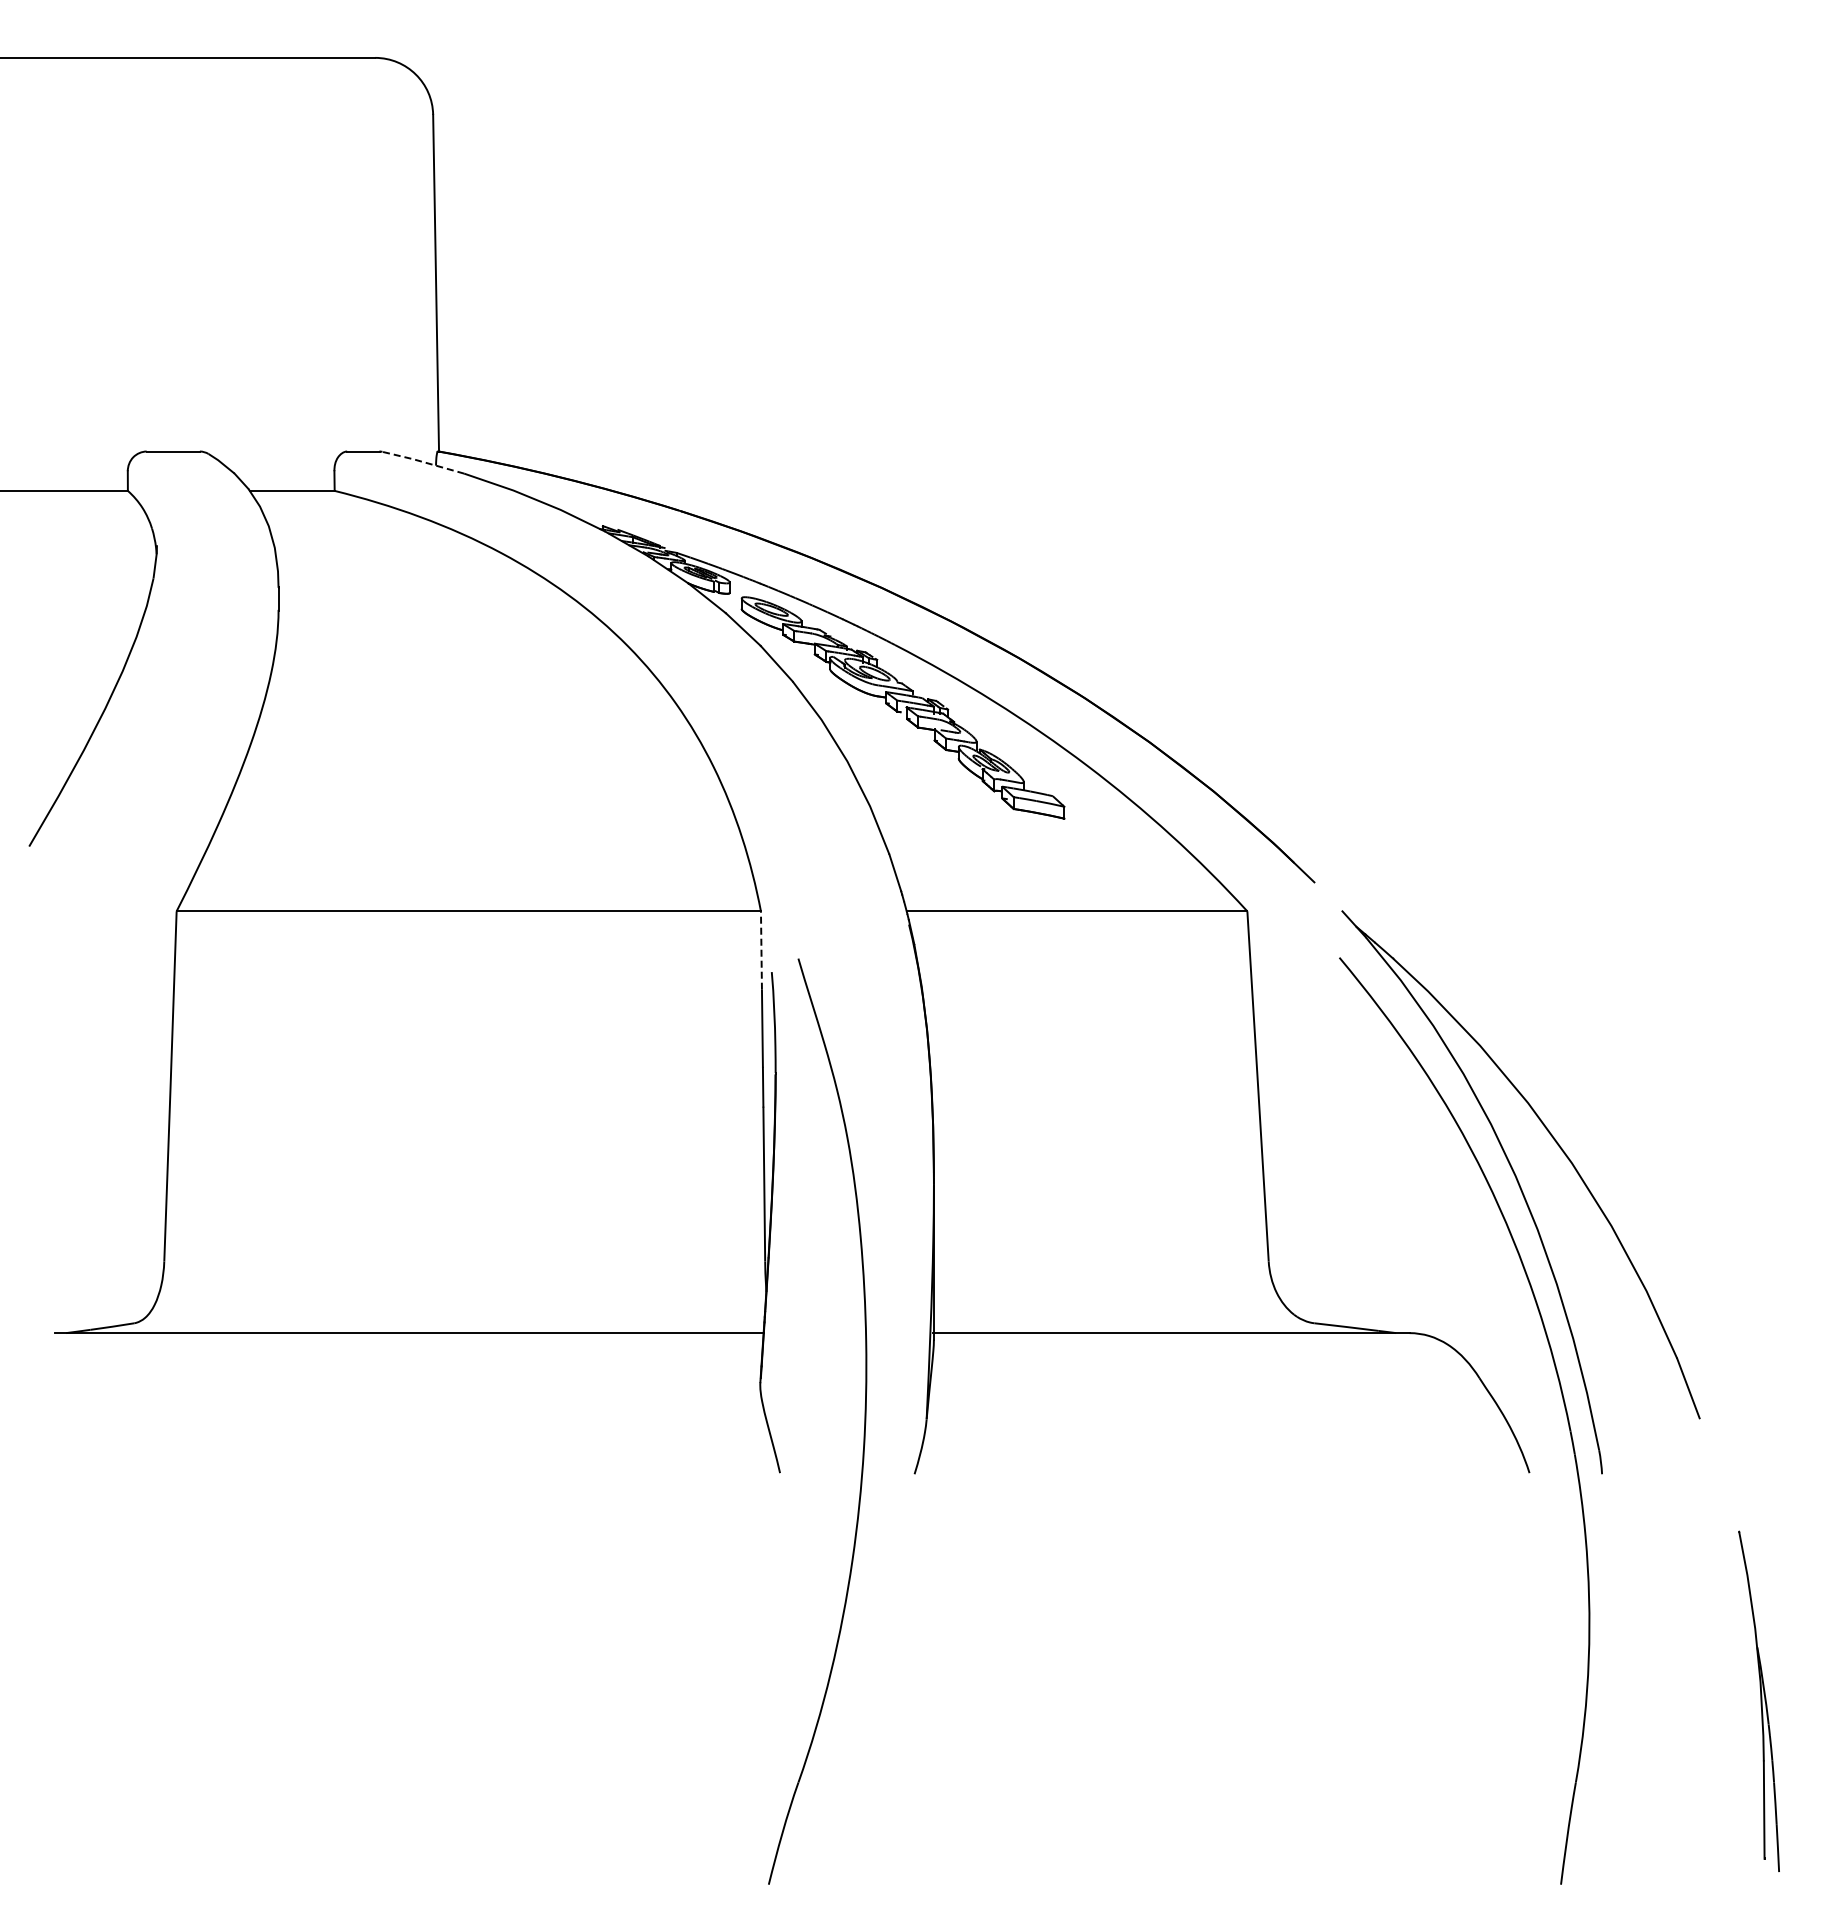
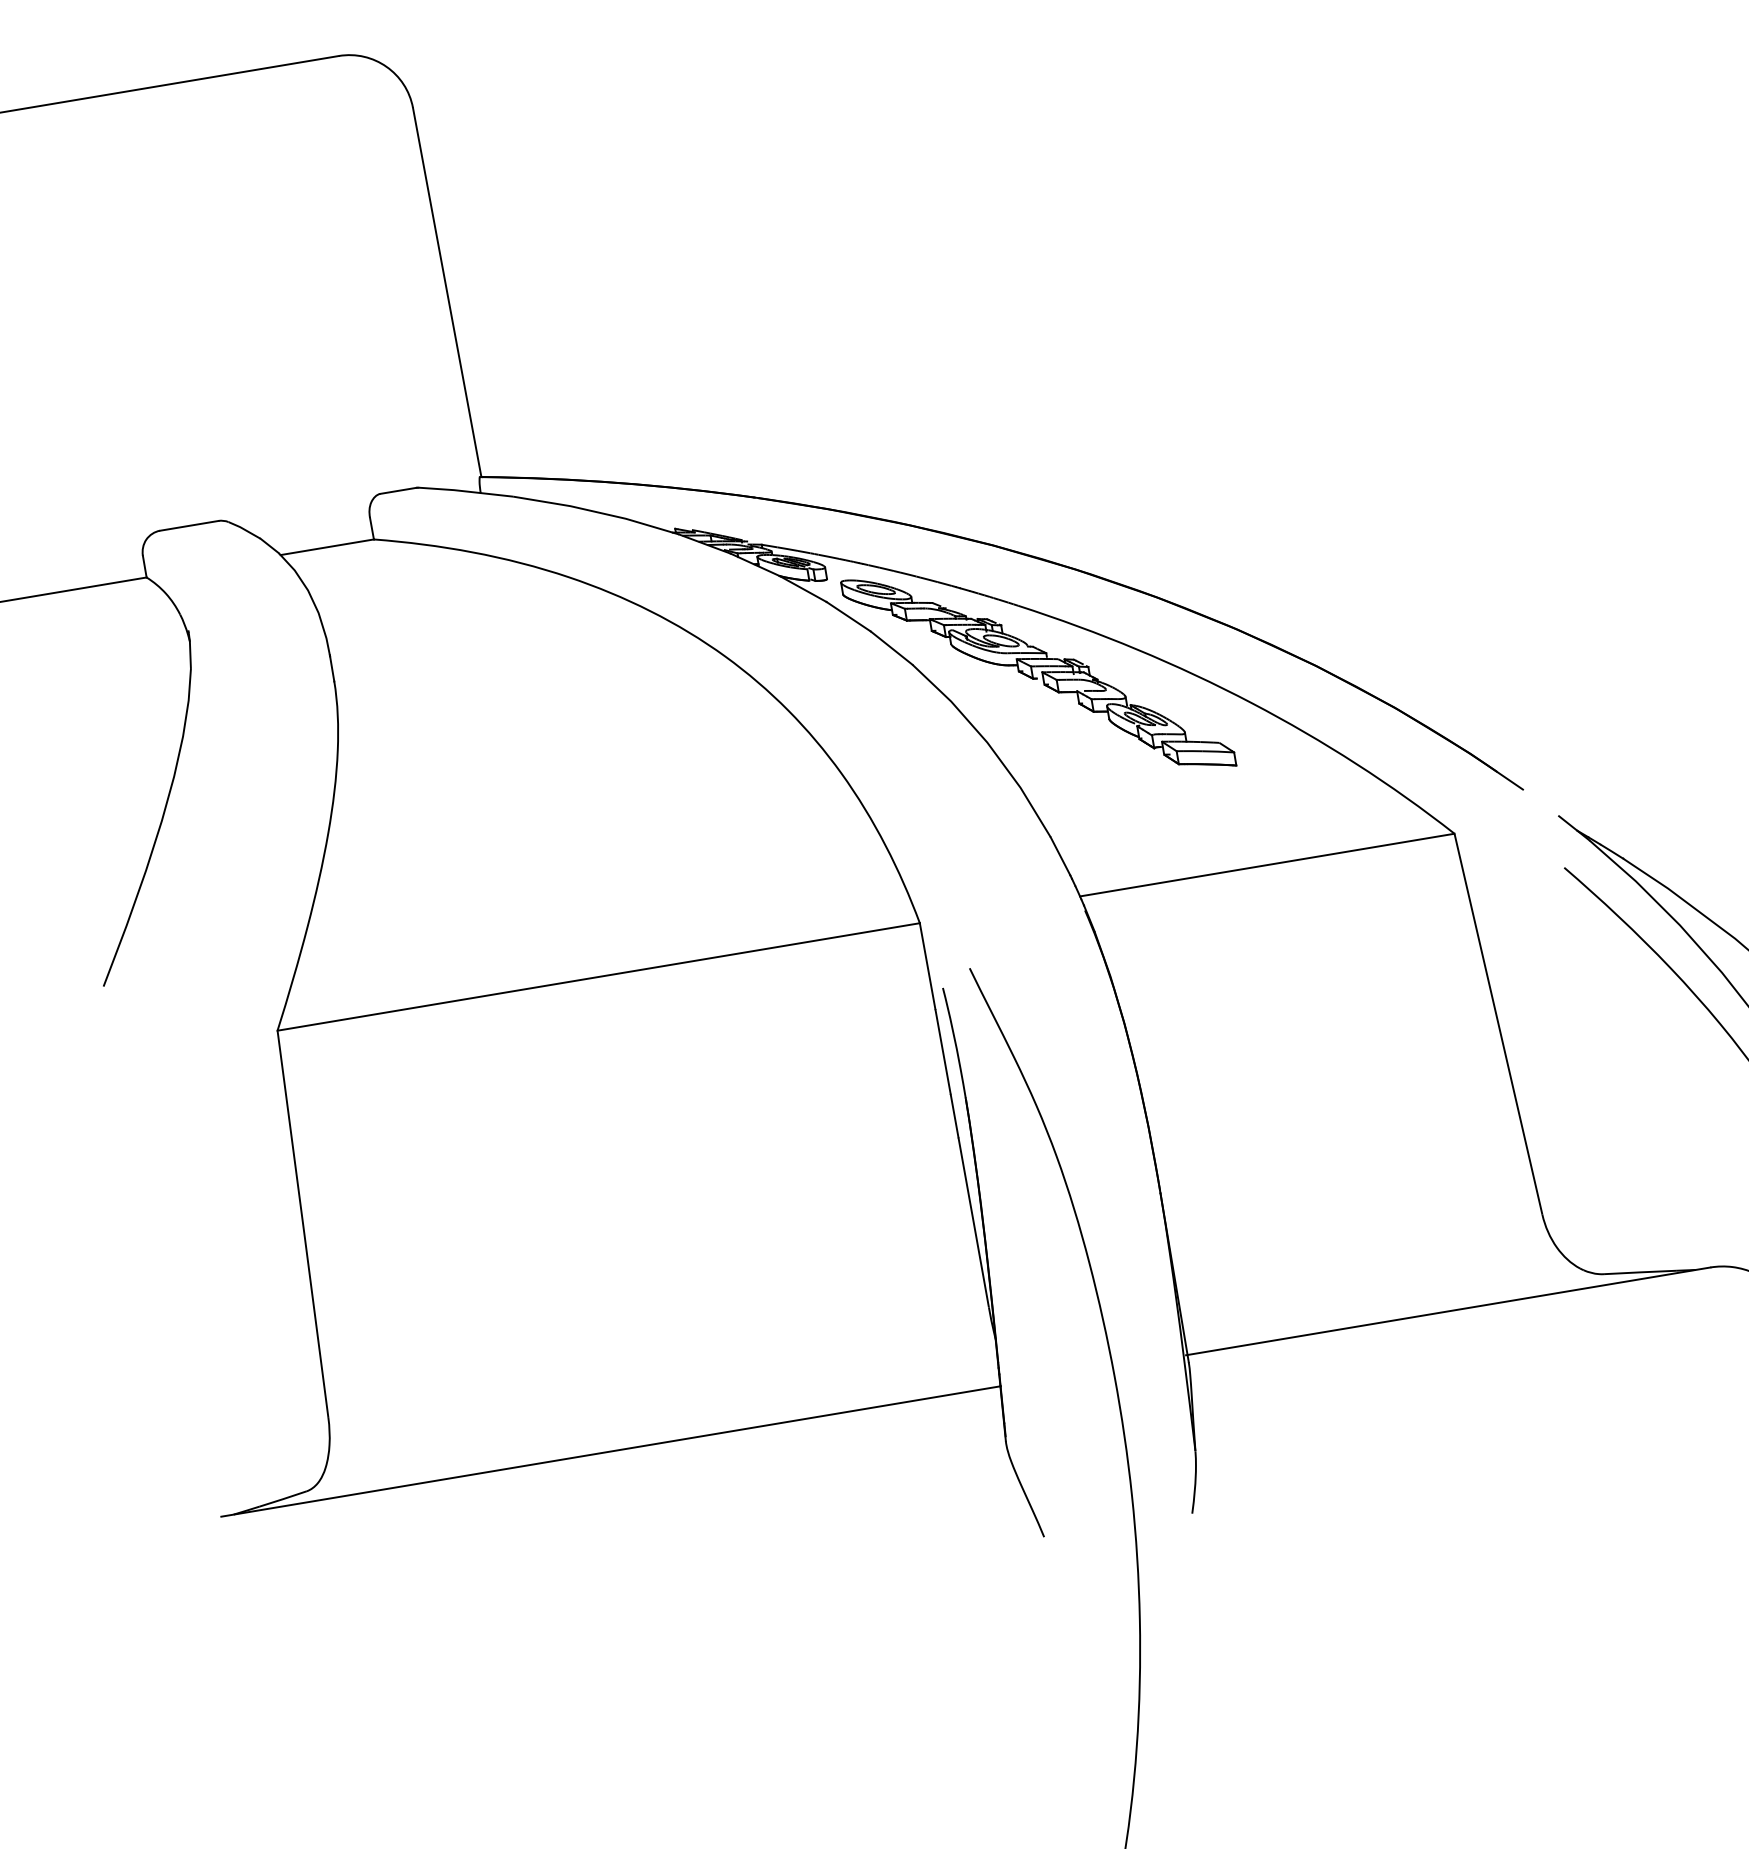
line: (422, 461) -> (465, 490), dashed -> solid
line: (761, 950) -> (927, 966), dashed -> solid

